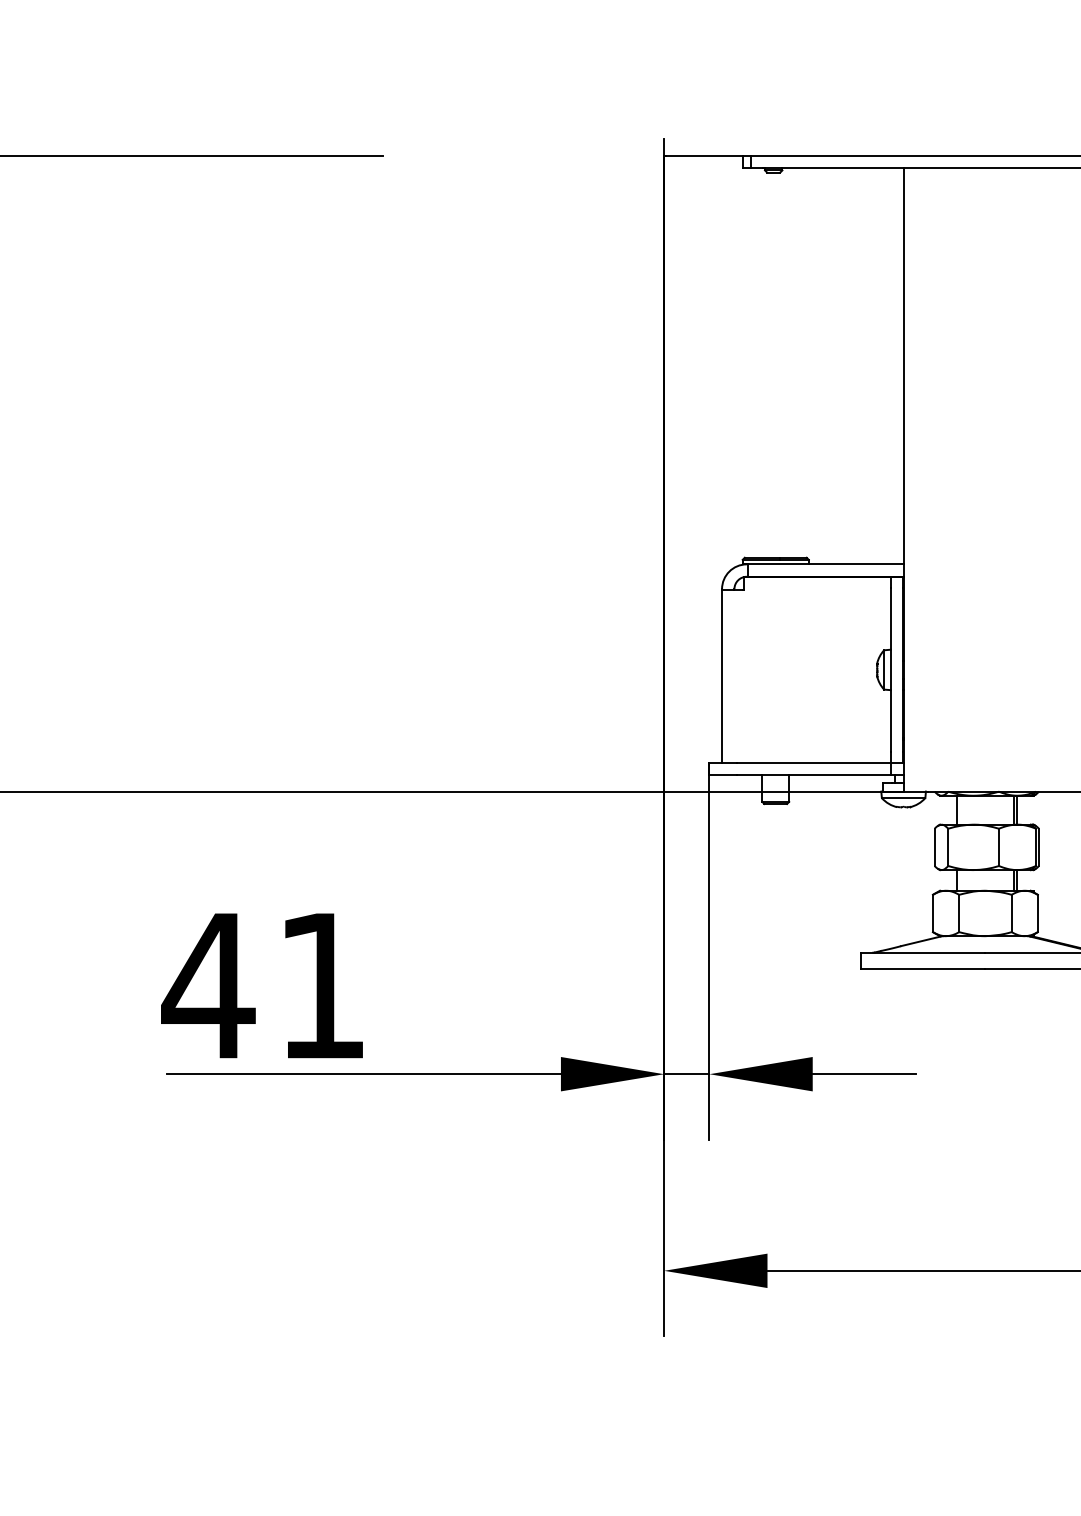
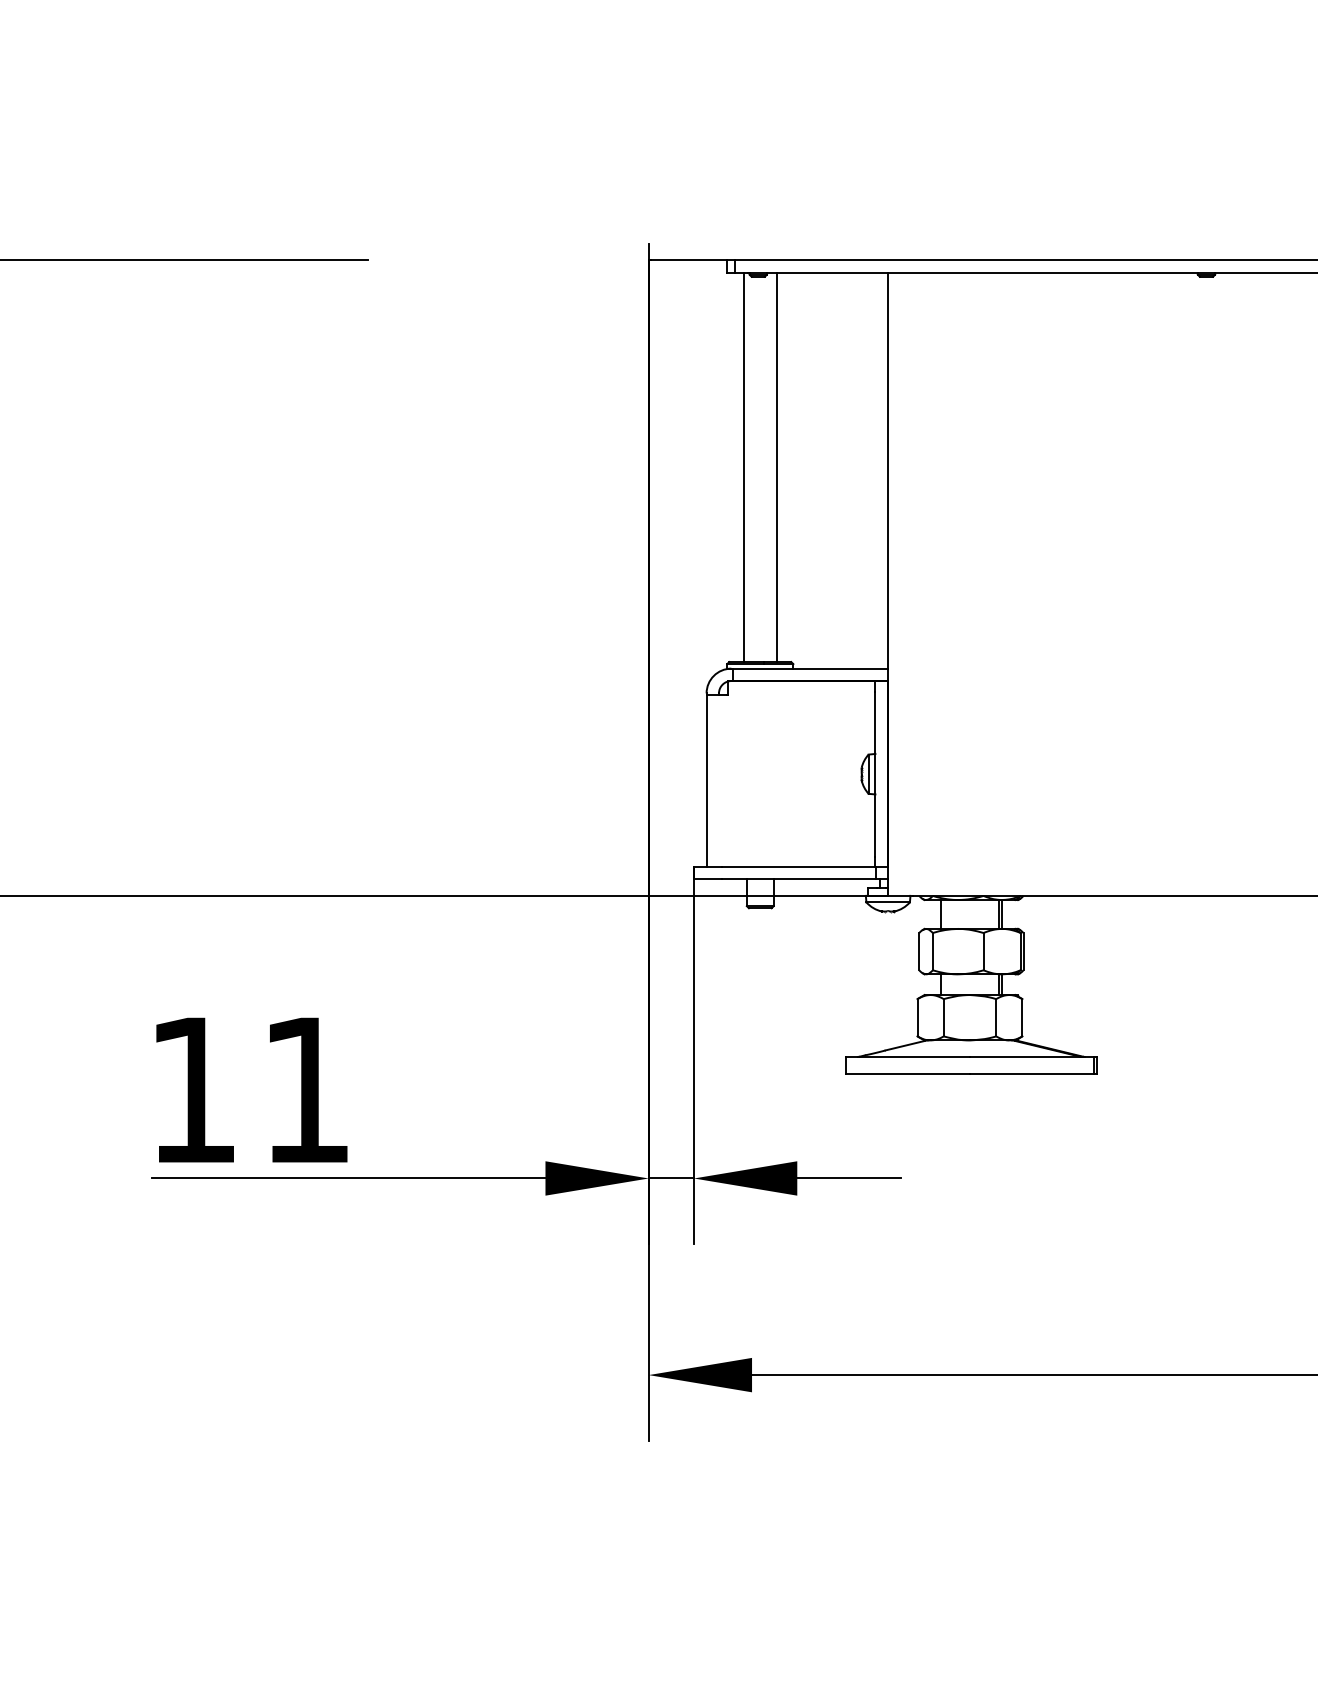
line: (758, 363) -> (743, 467), added
line: (791, 363) -> (776, 467), added
text: (207, 985) -> (192, 1089), 41 -> 11

